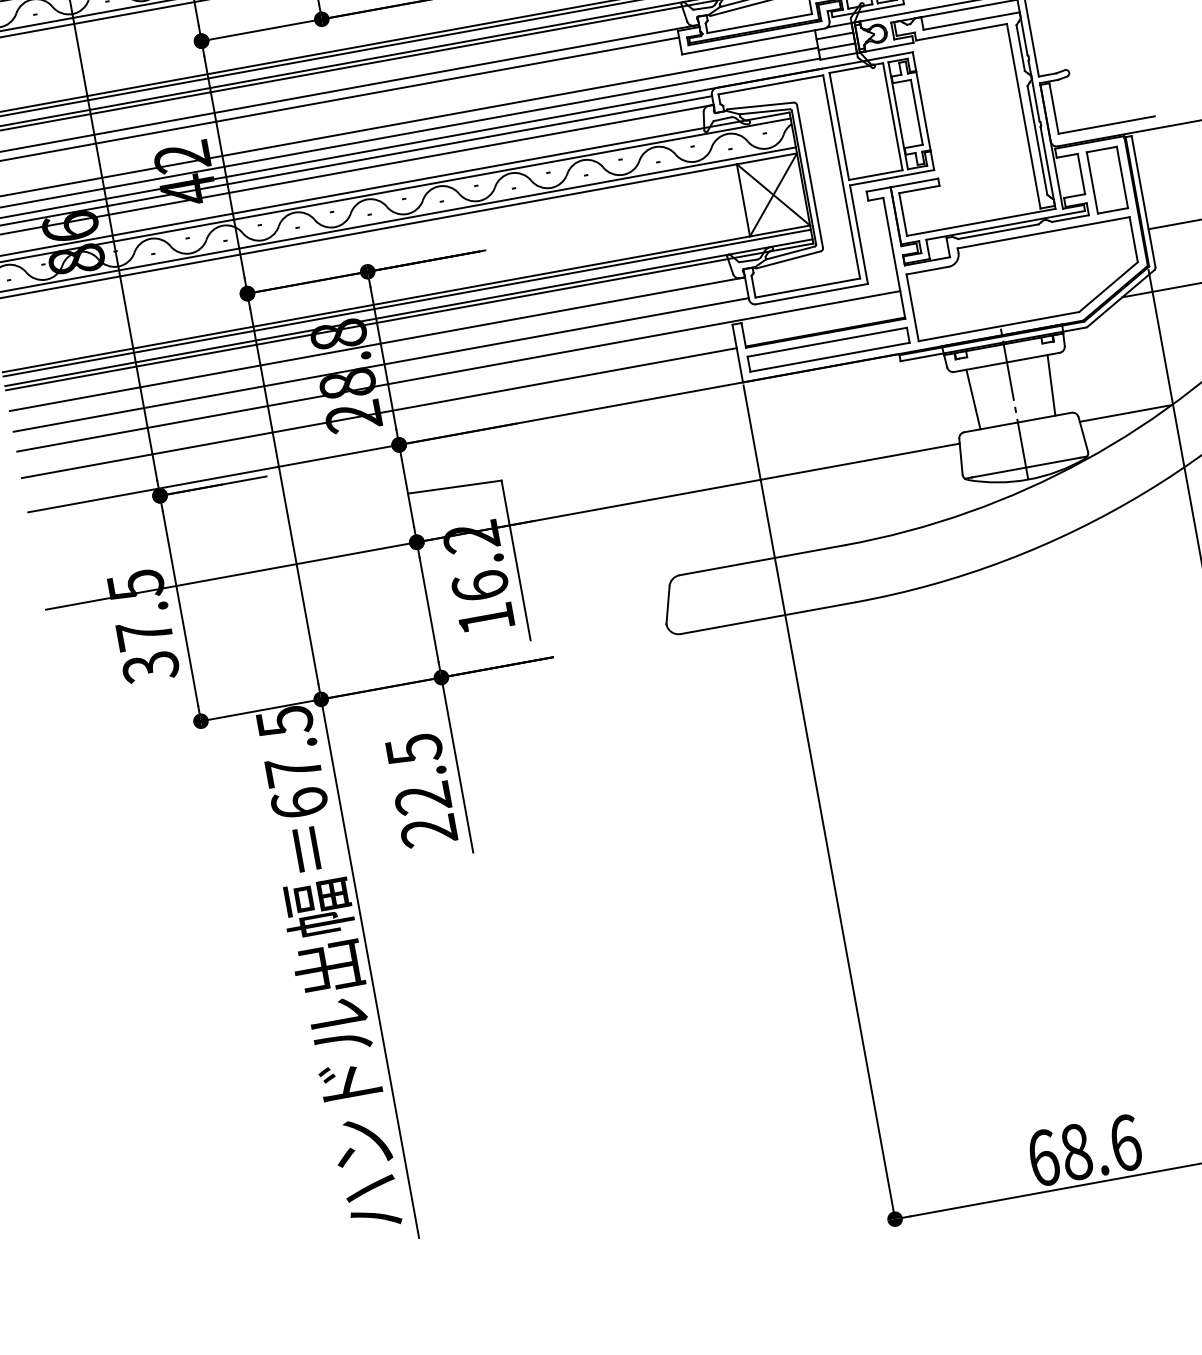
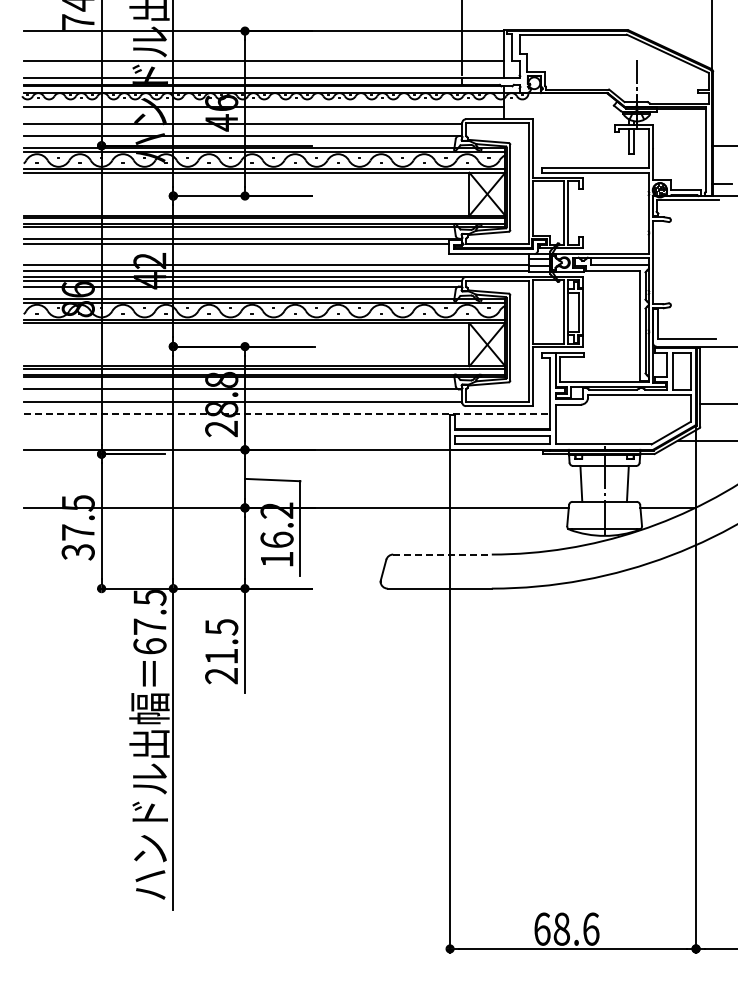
line: (459, 370) -> (287, 413), solid -> dashed
line: (378, 413) -> (236, 429), removed
line: (763, 559) -> (443, 554), solid -> dashed
text: (422, 798) -> (221, 656), 22.5 -> 21.5

